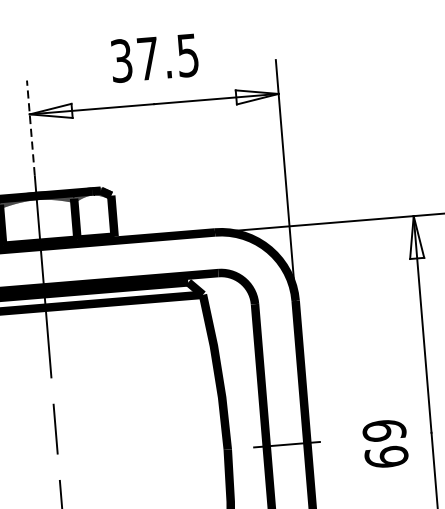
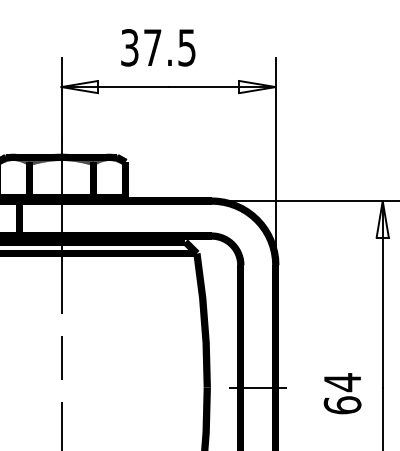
text: (154, 57) -> (158, 47), moved
line: (30, 127) -> (61, 98), dashed -> solid
text: (384, 430) -> (342, 382), 69 -> 64

